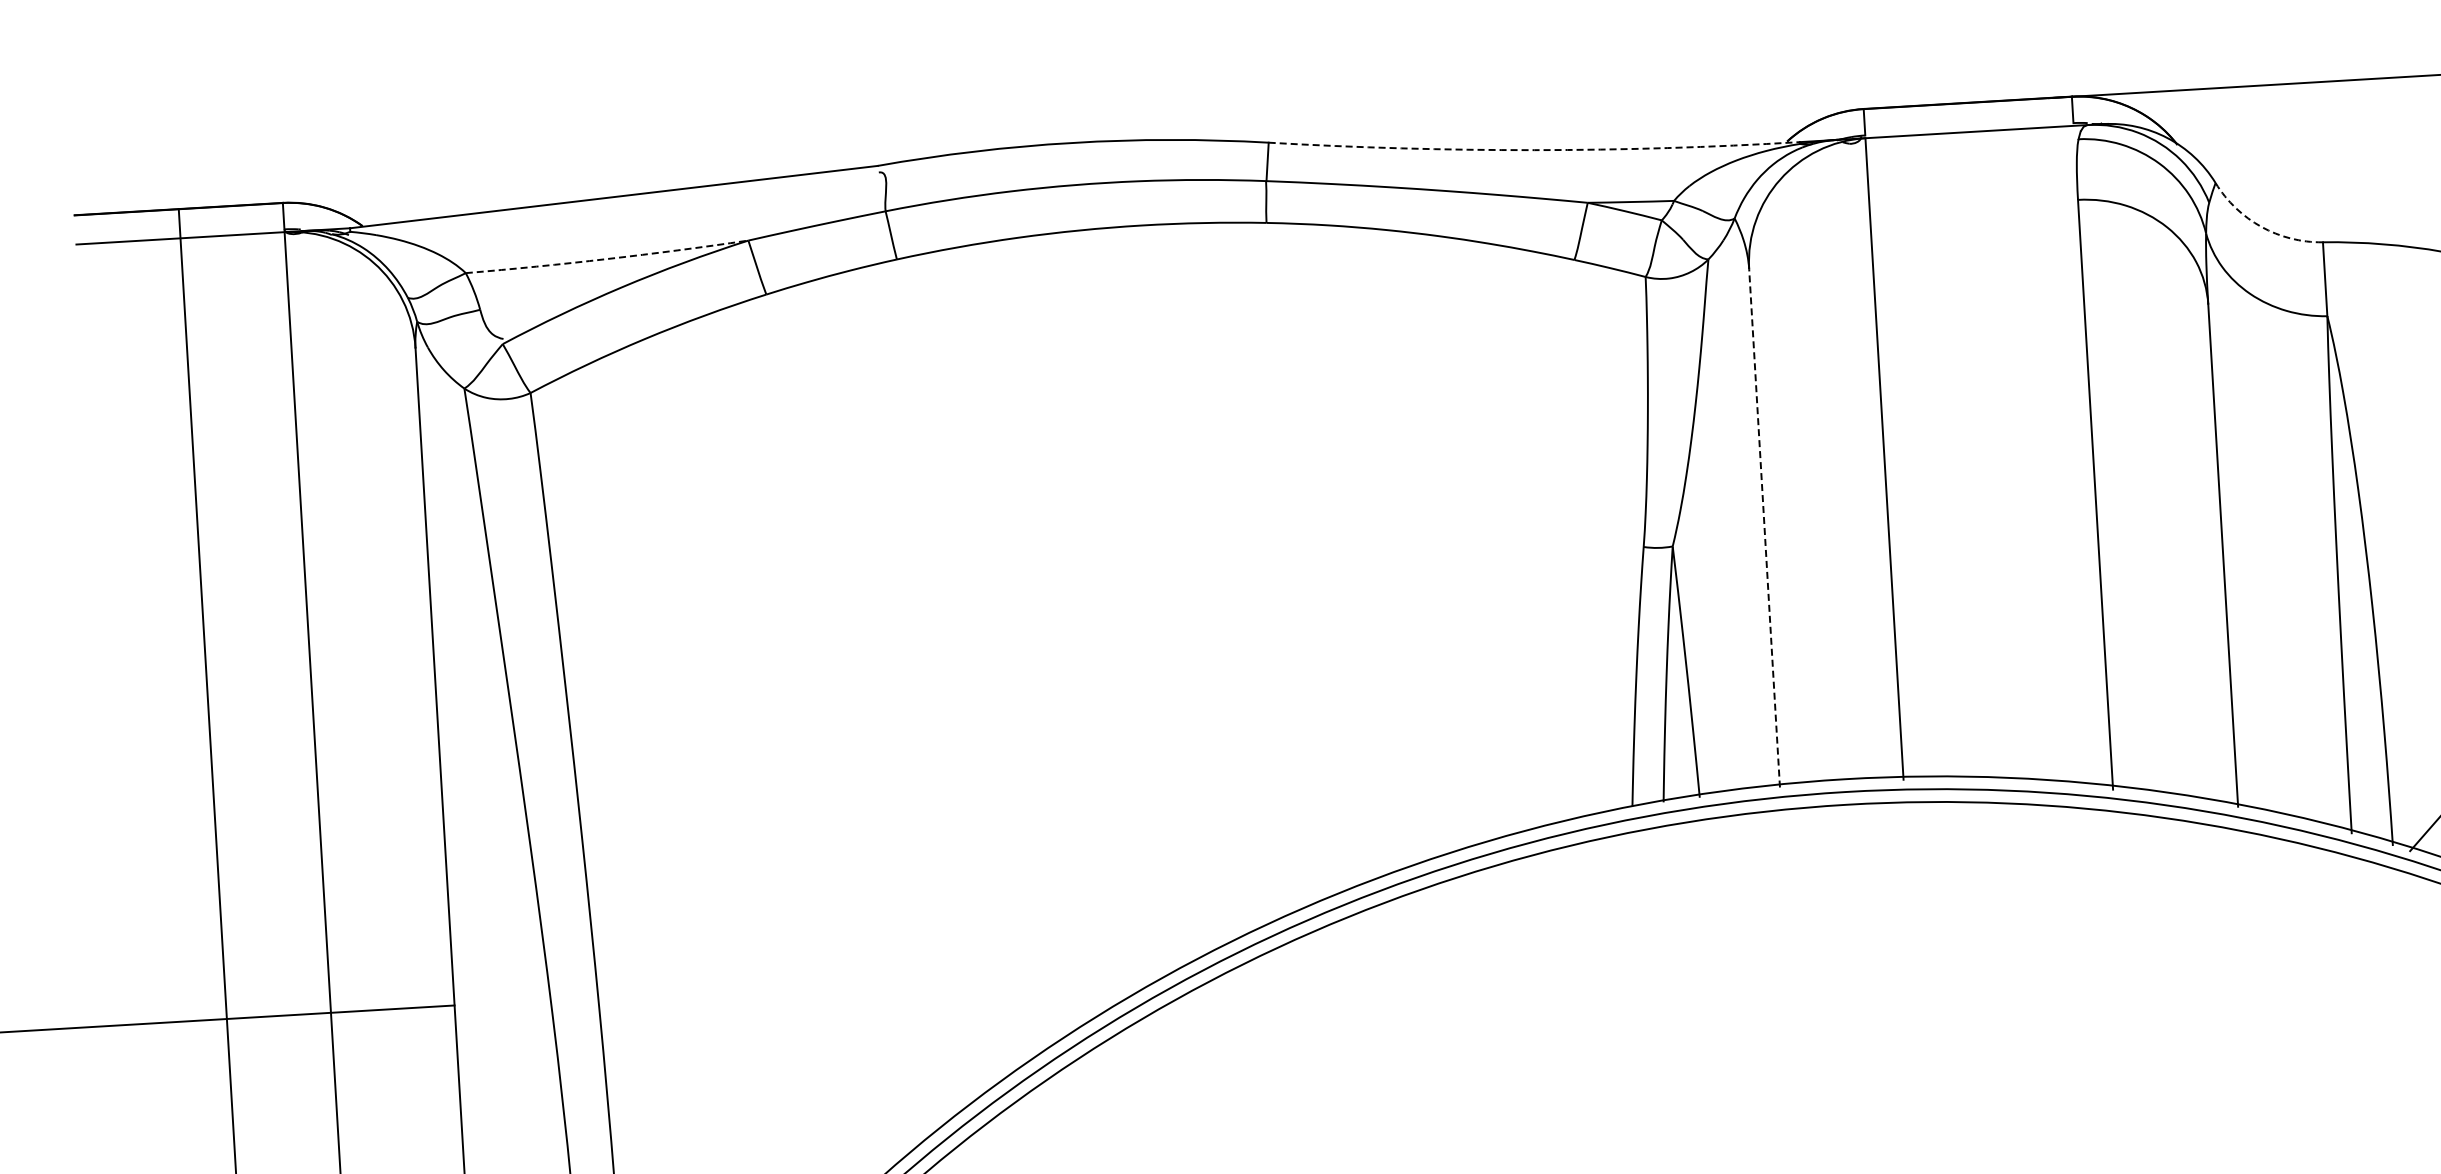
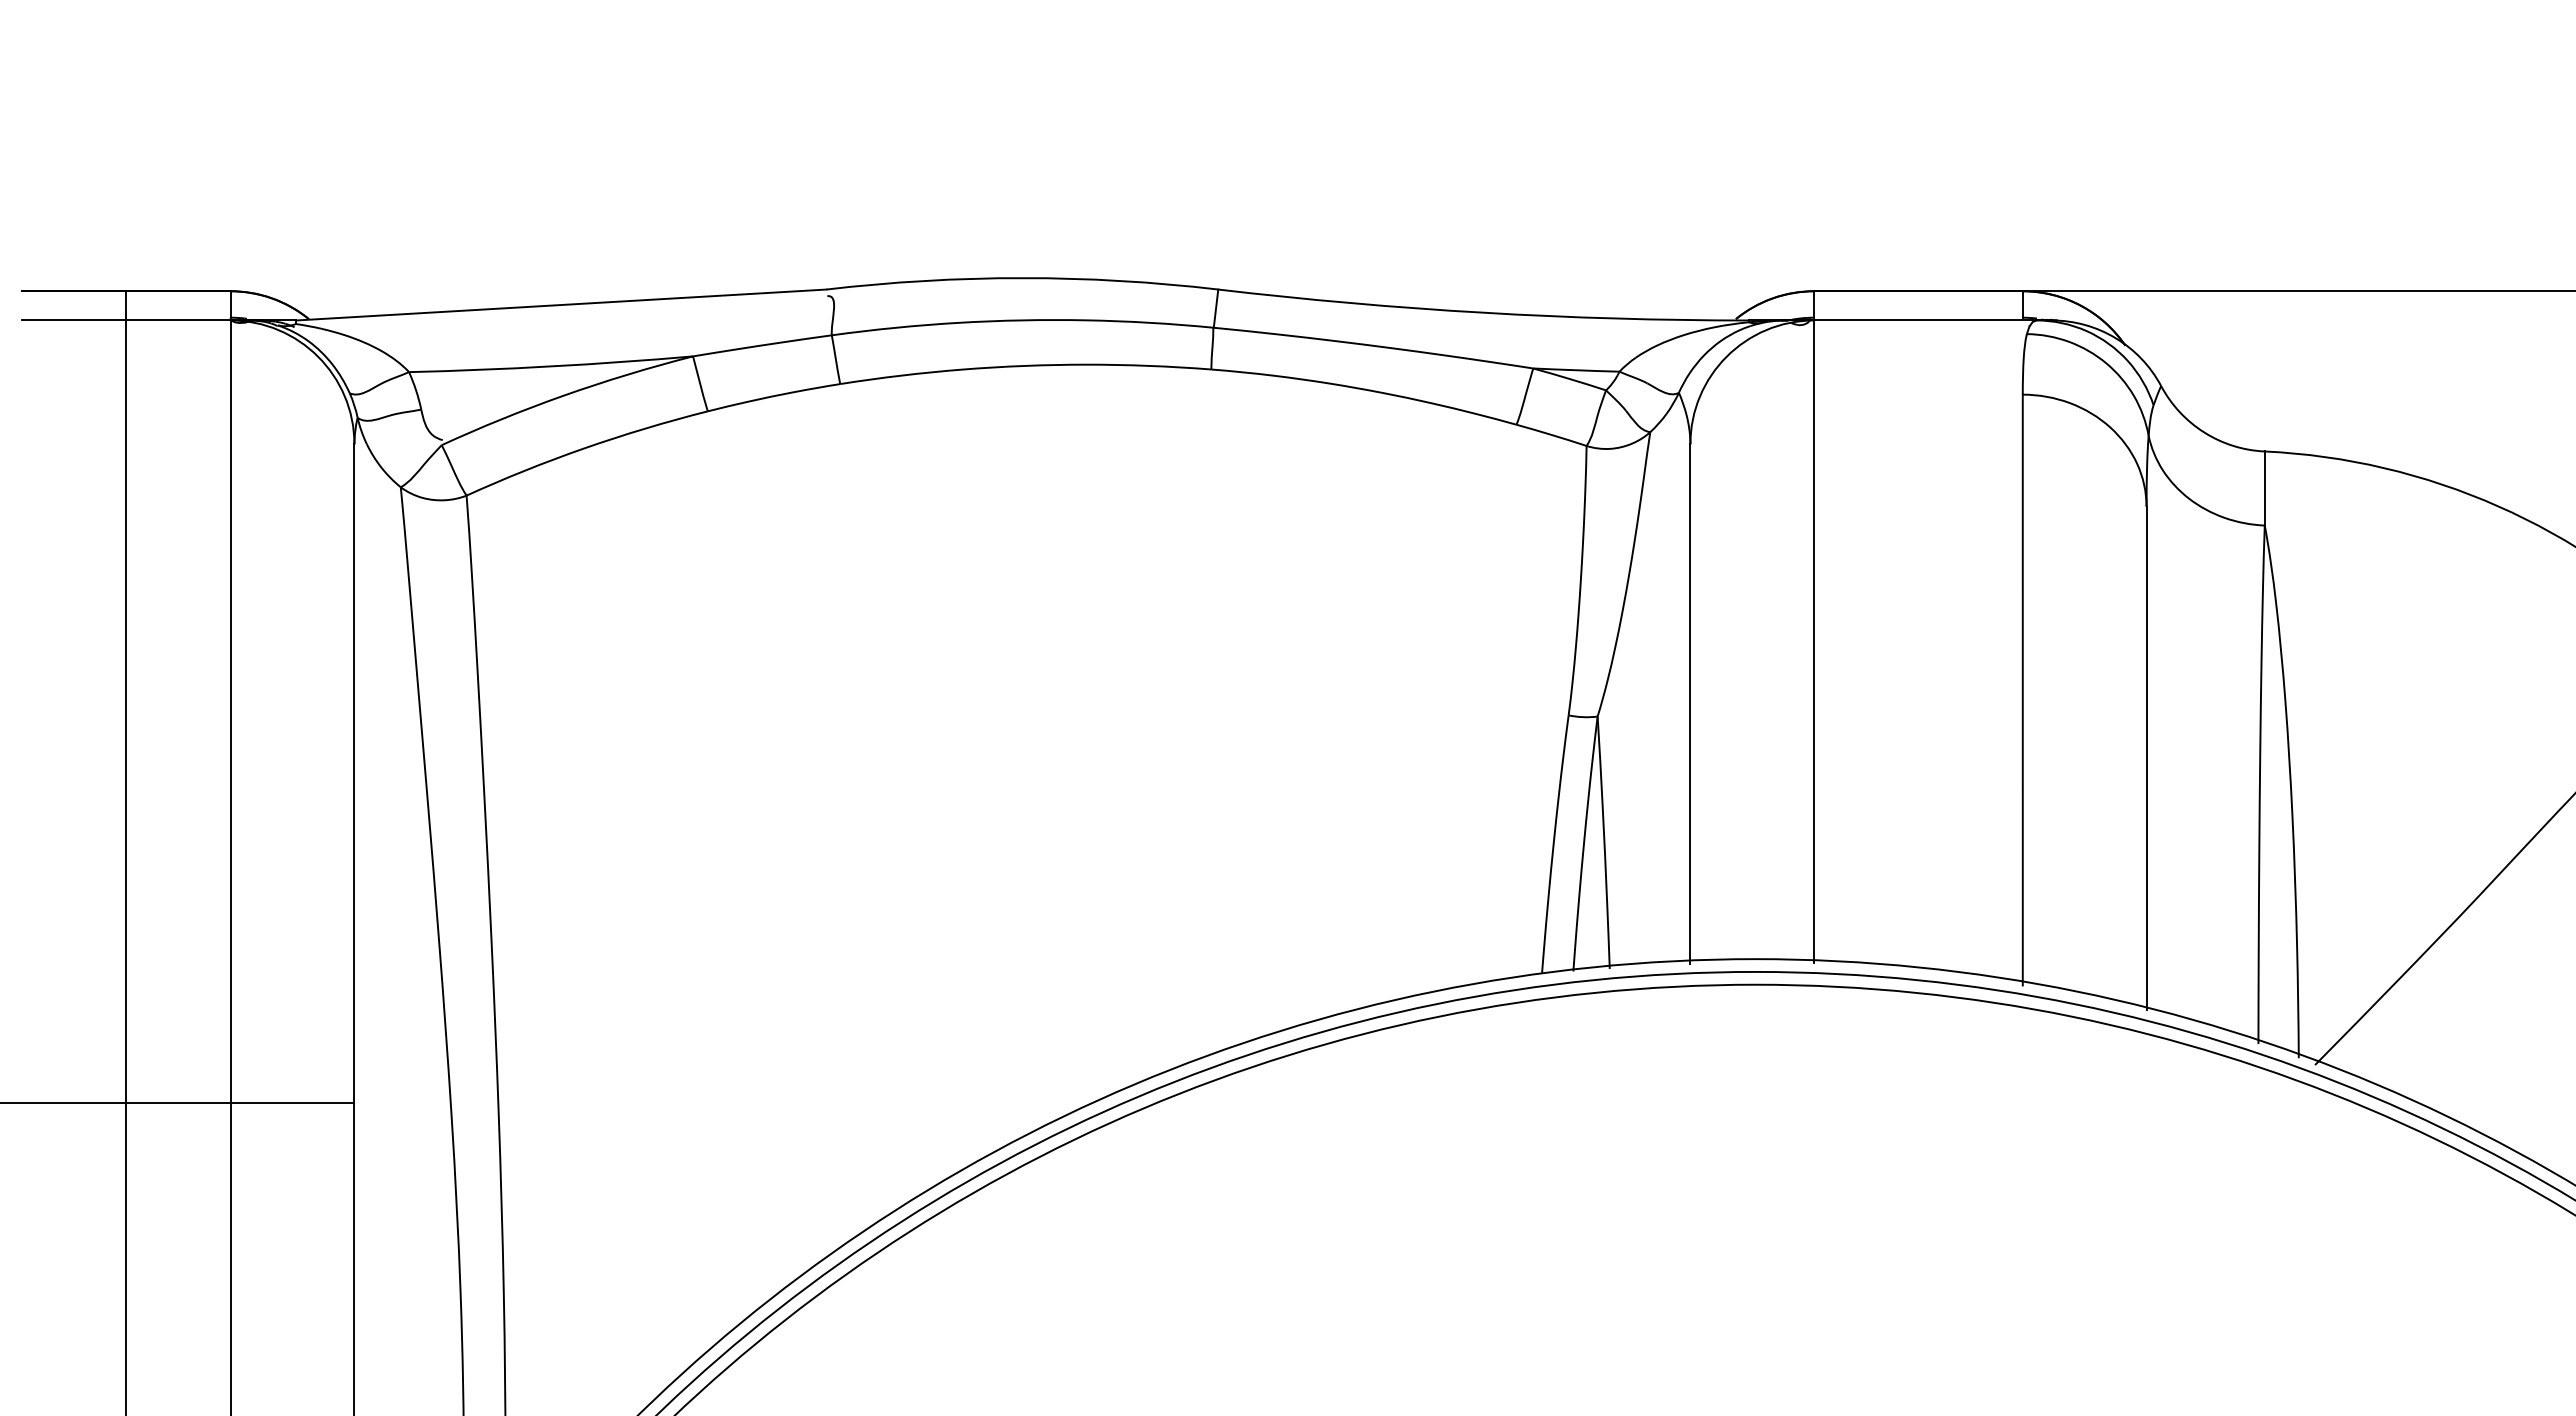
arc: (1534, 149) -> (1483, 312), dashed -> solid
arc: (2261, 226) -> (2204, 432), dashed -> solid
arc: (607, 259) -> (551, 366), dashed -> solid
line: (1764, 527) -> (1690, 703), dashed -> solid

